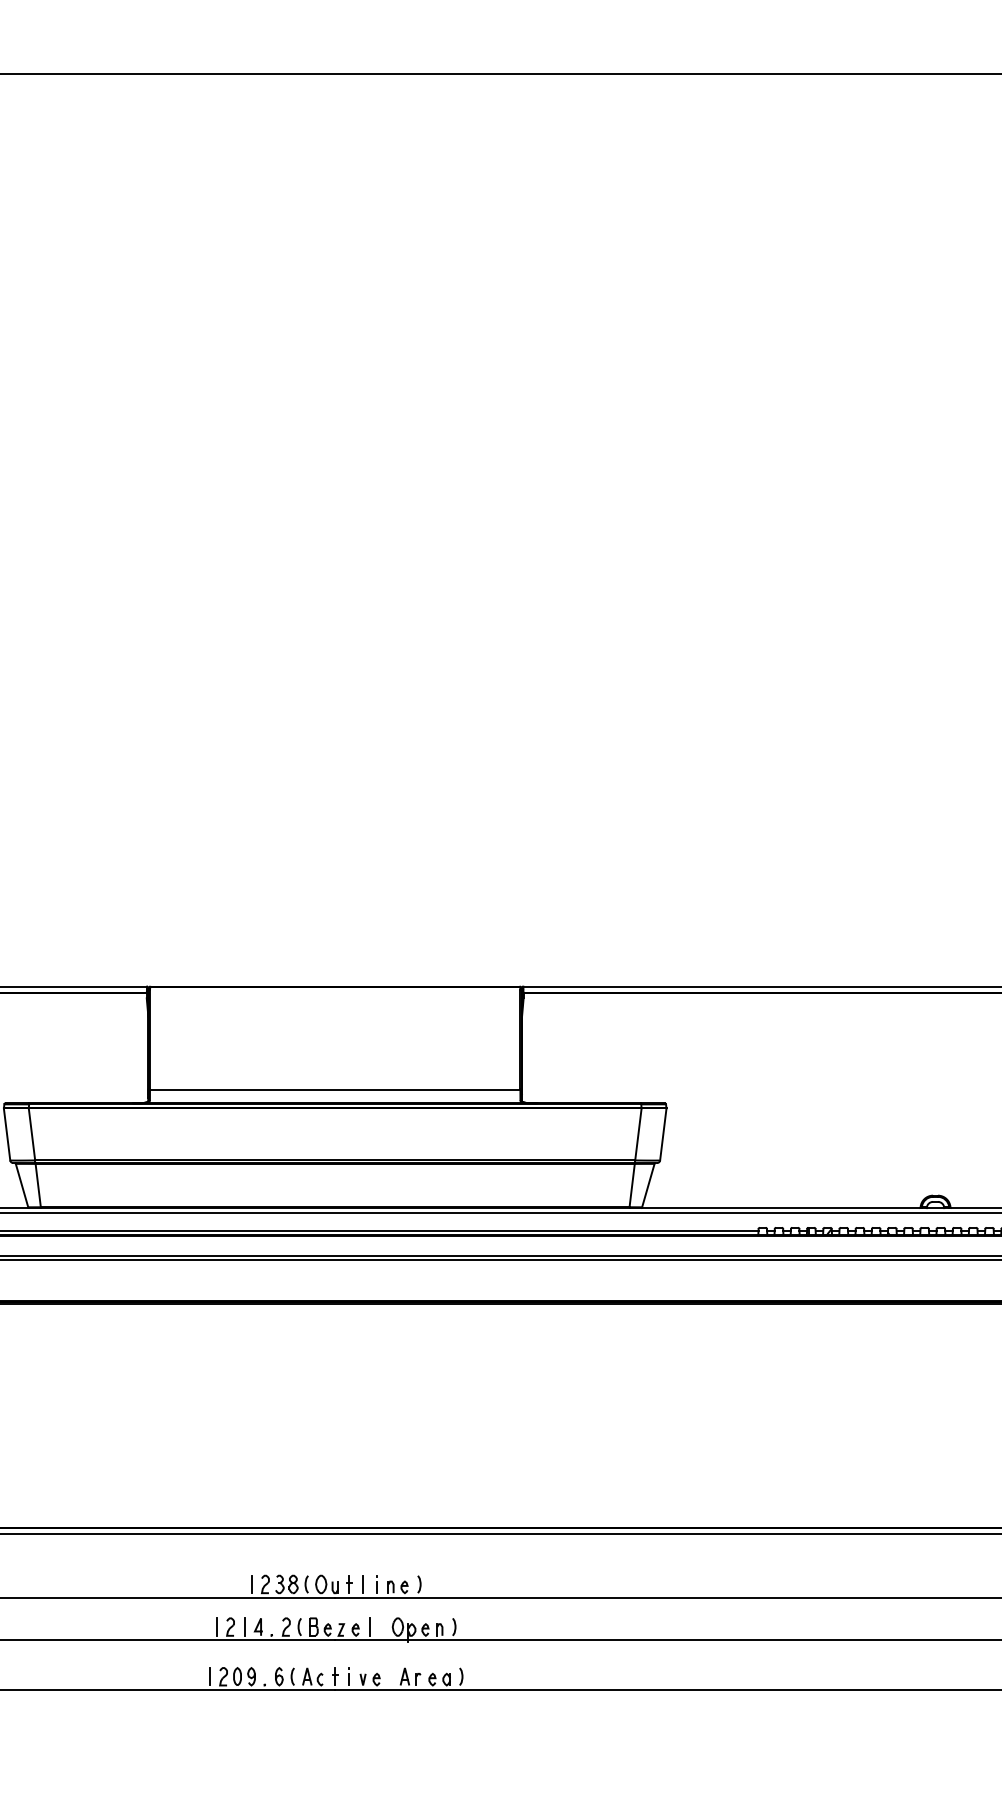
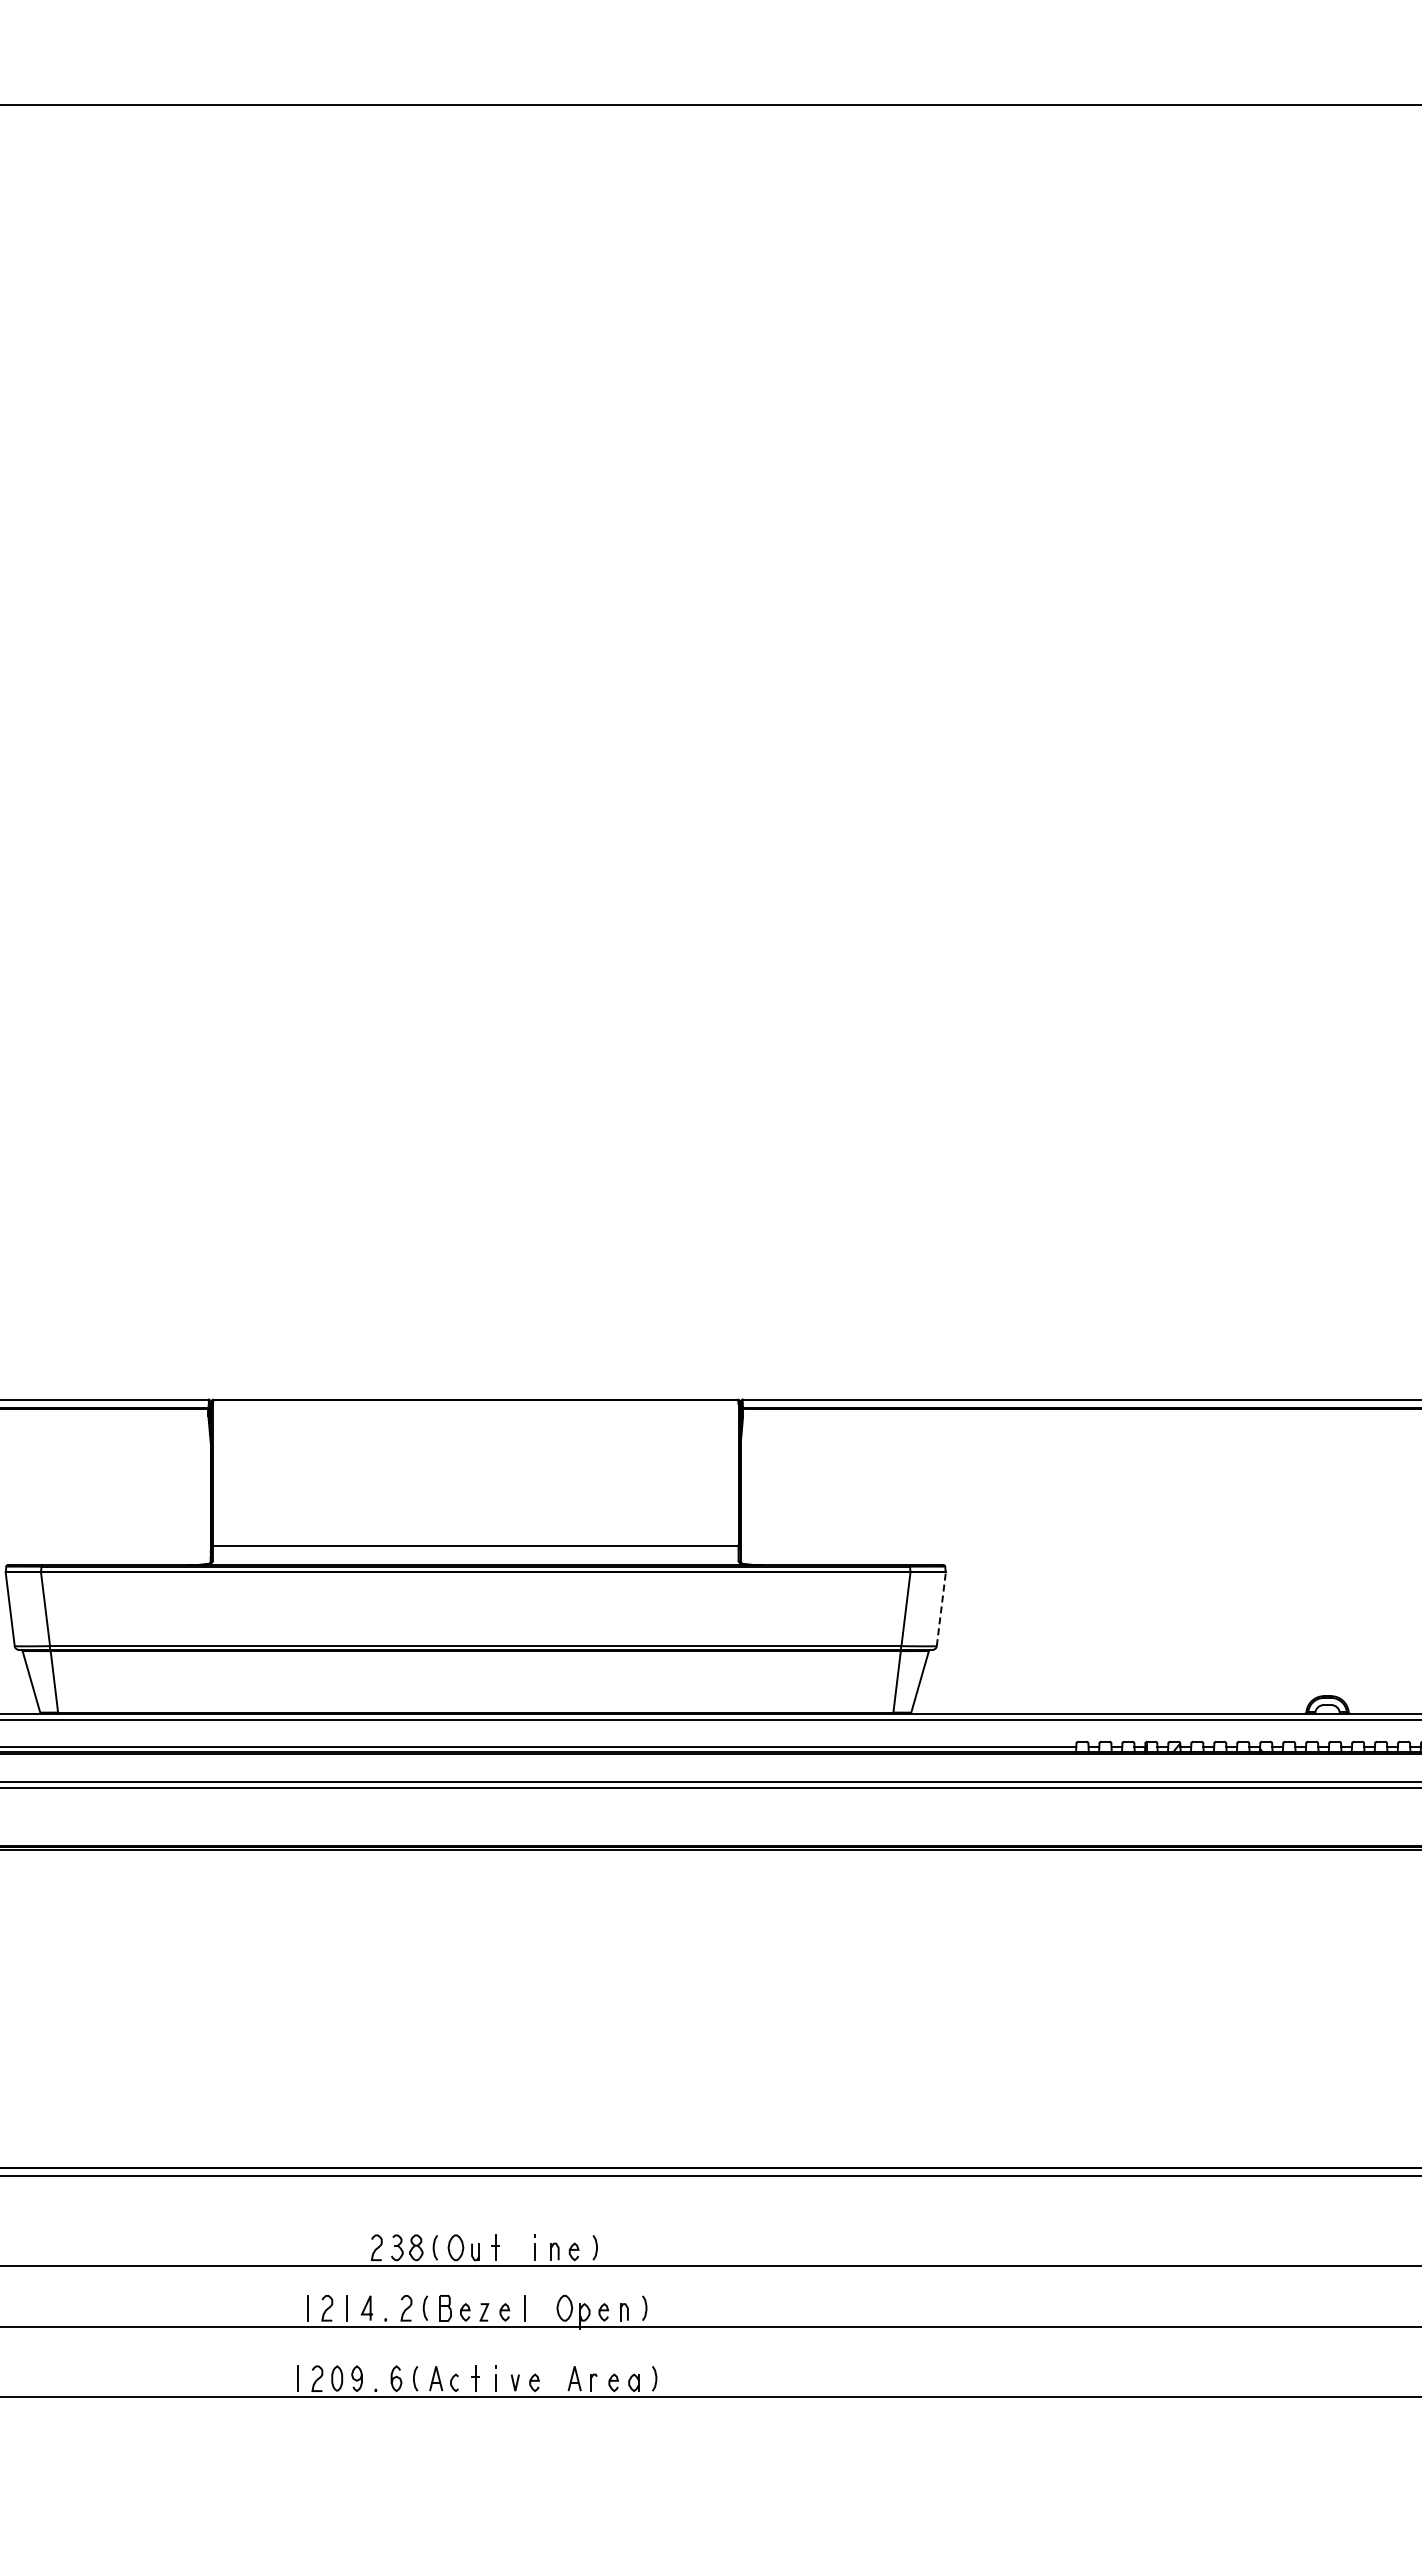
line: (663, 1133) -> (941, 1608), solid -> dashed
line: (251, 1584) -> (357, 2247), removed
line: (363, 1584) -> (515, 2247), removed

